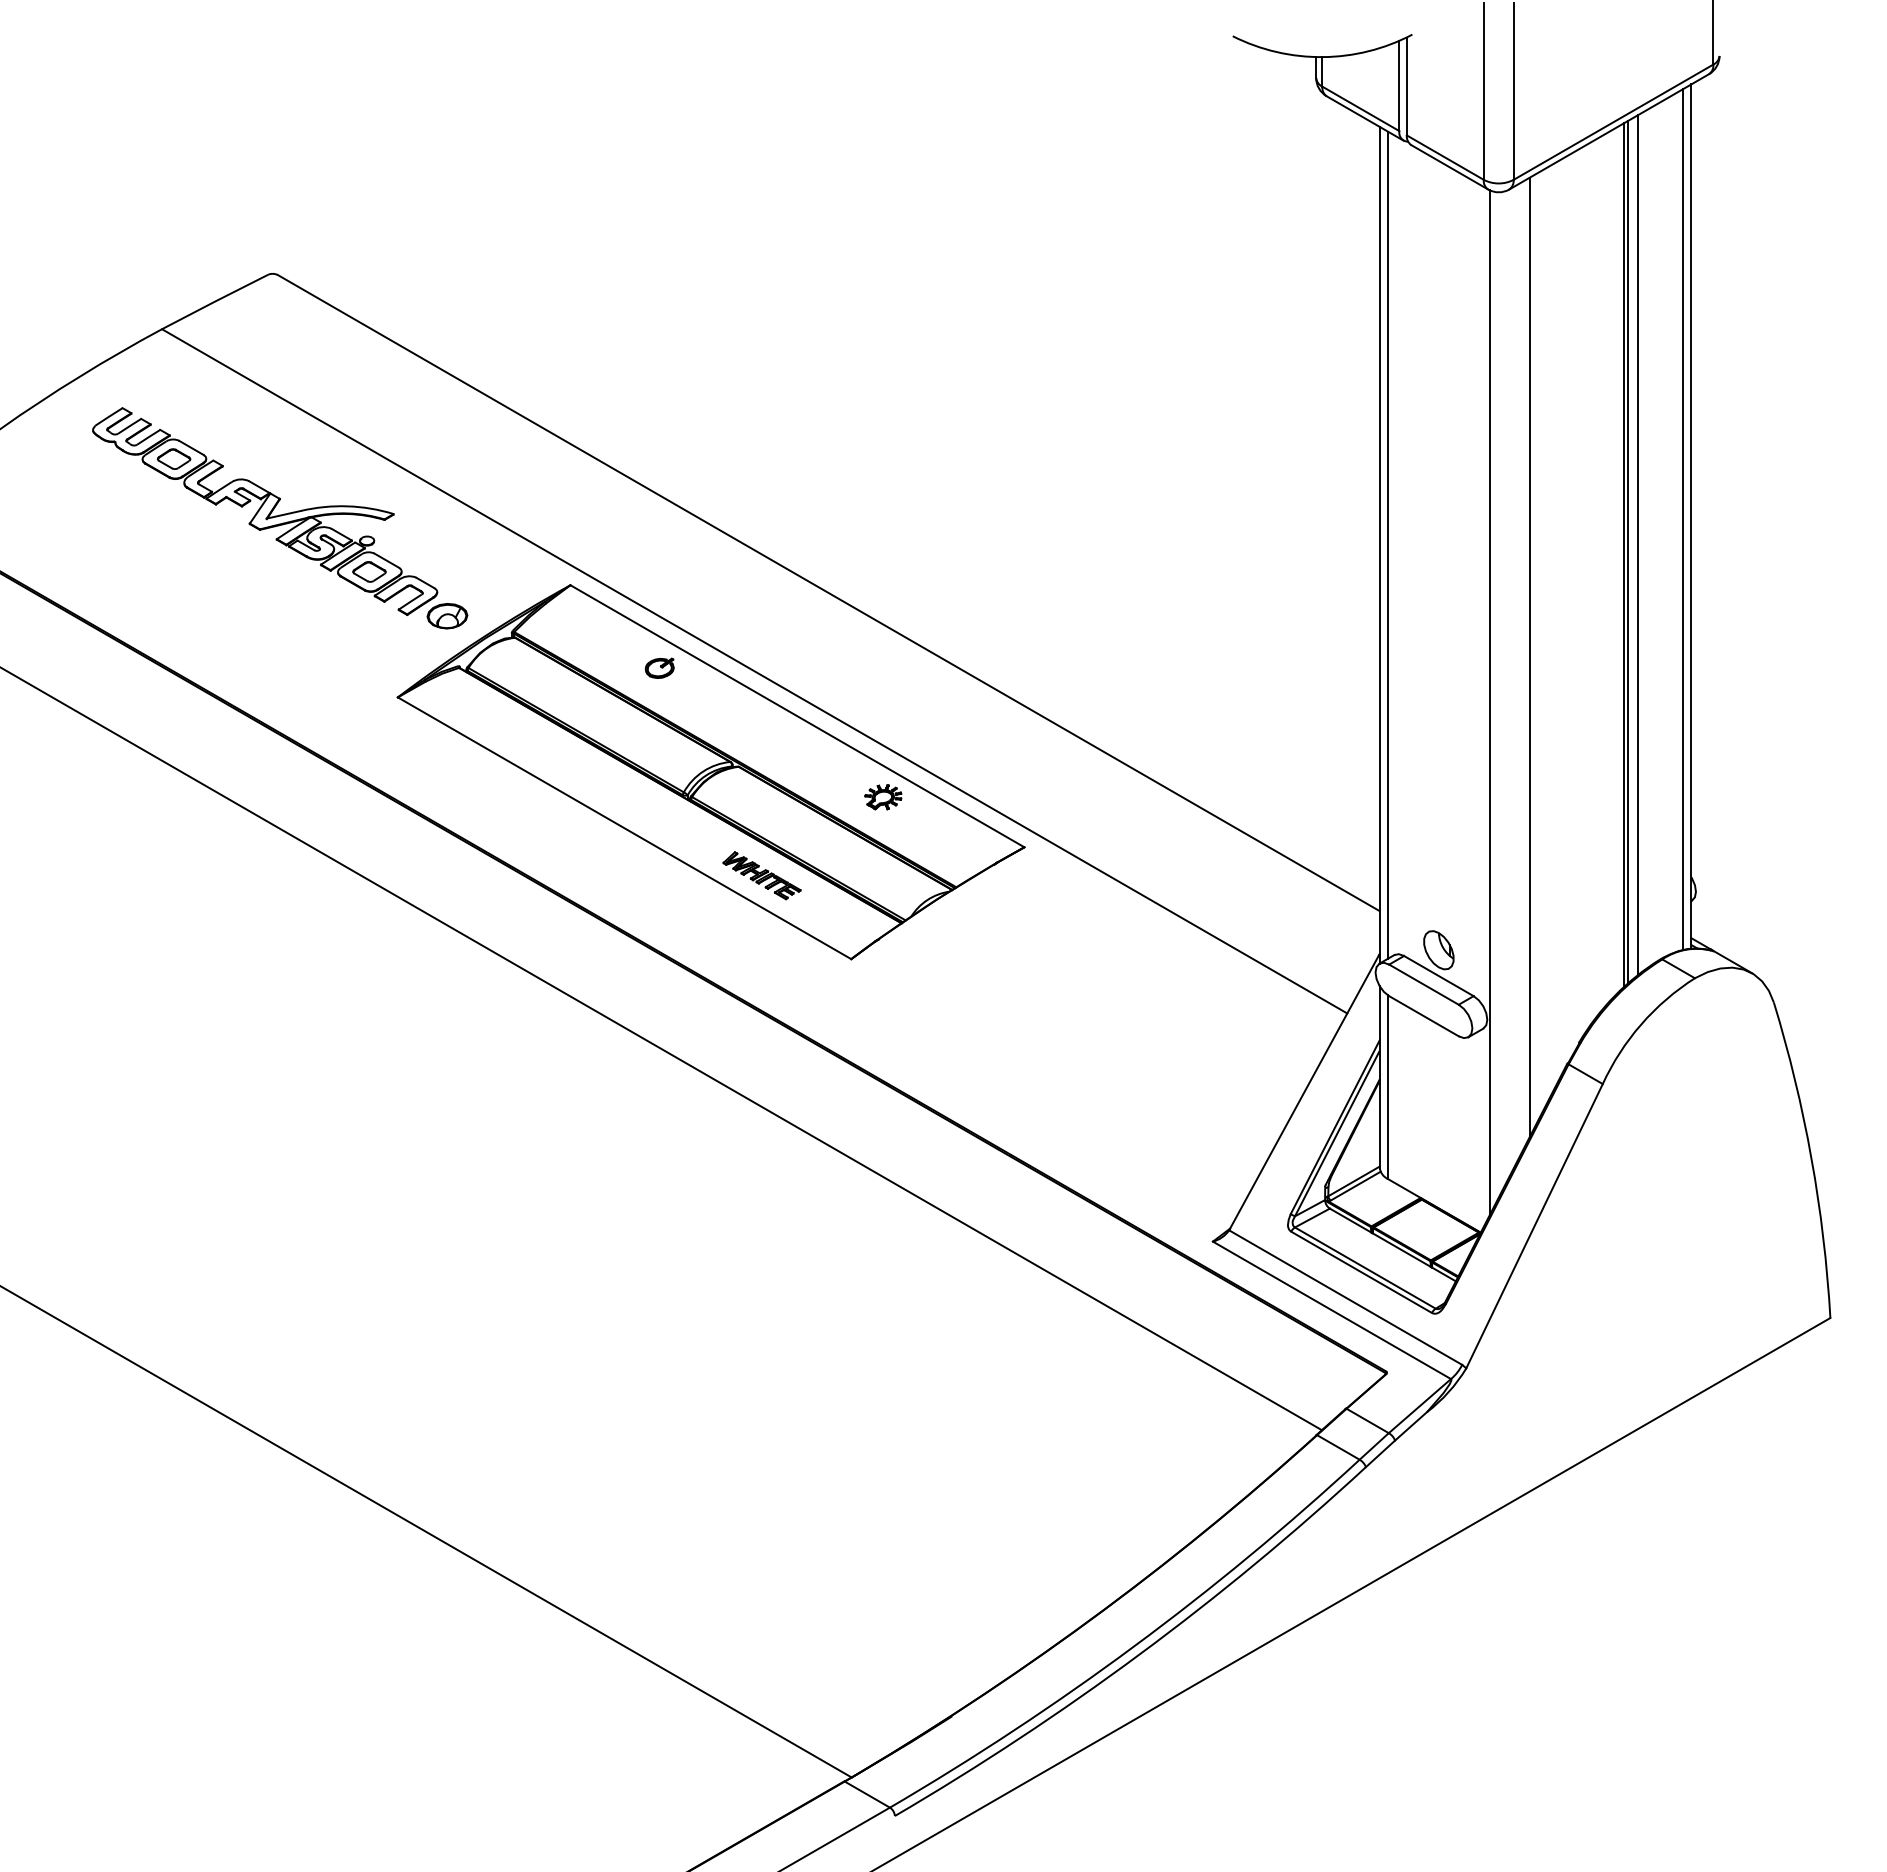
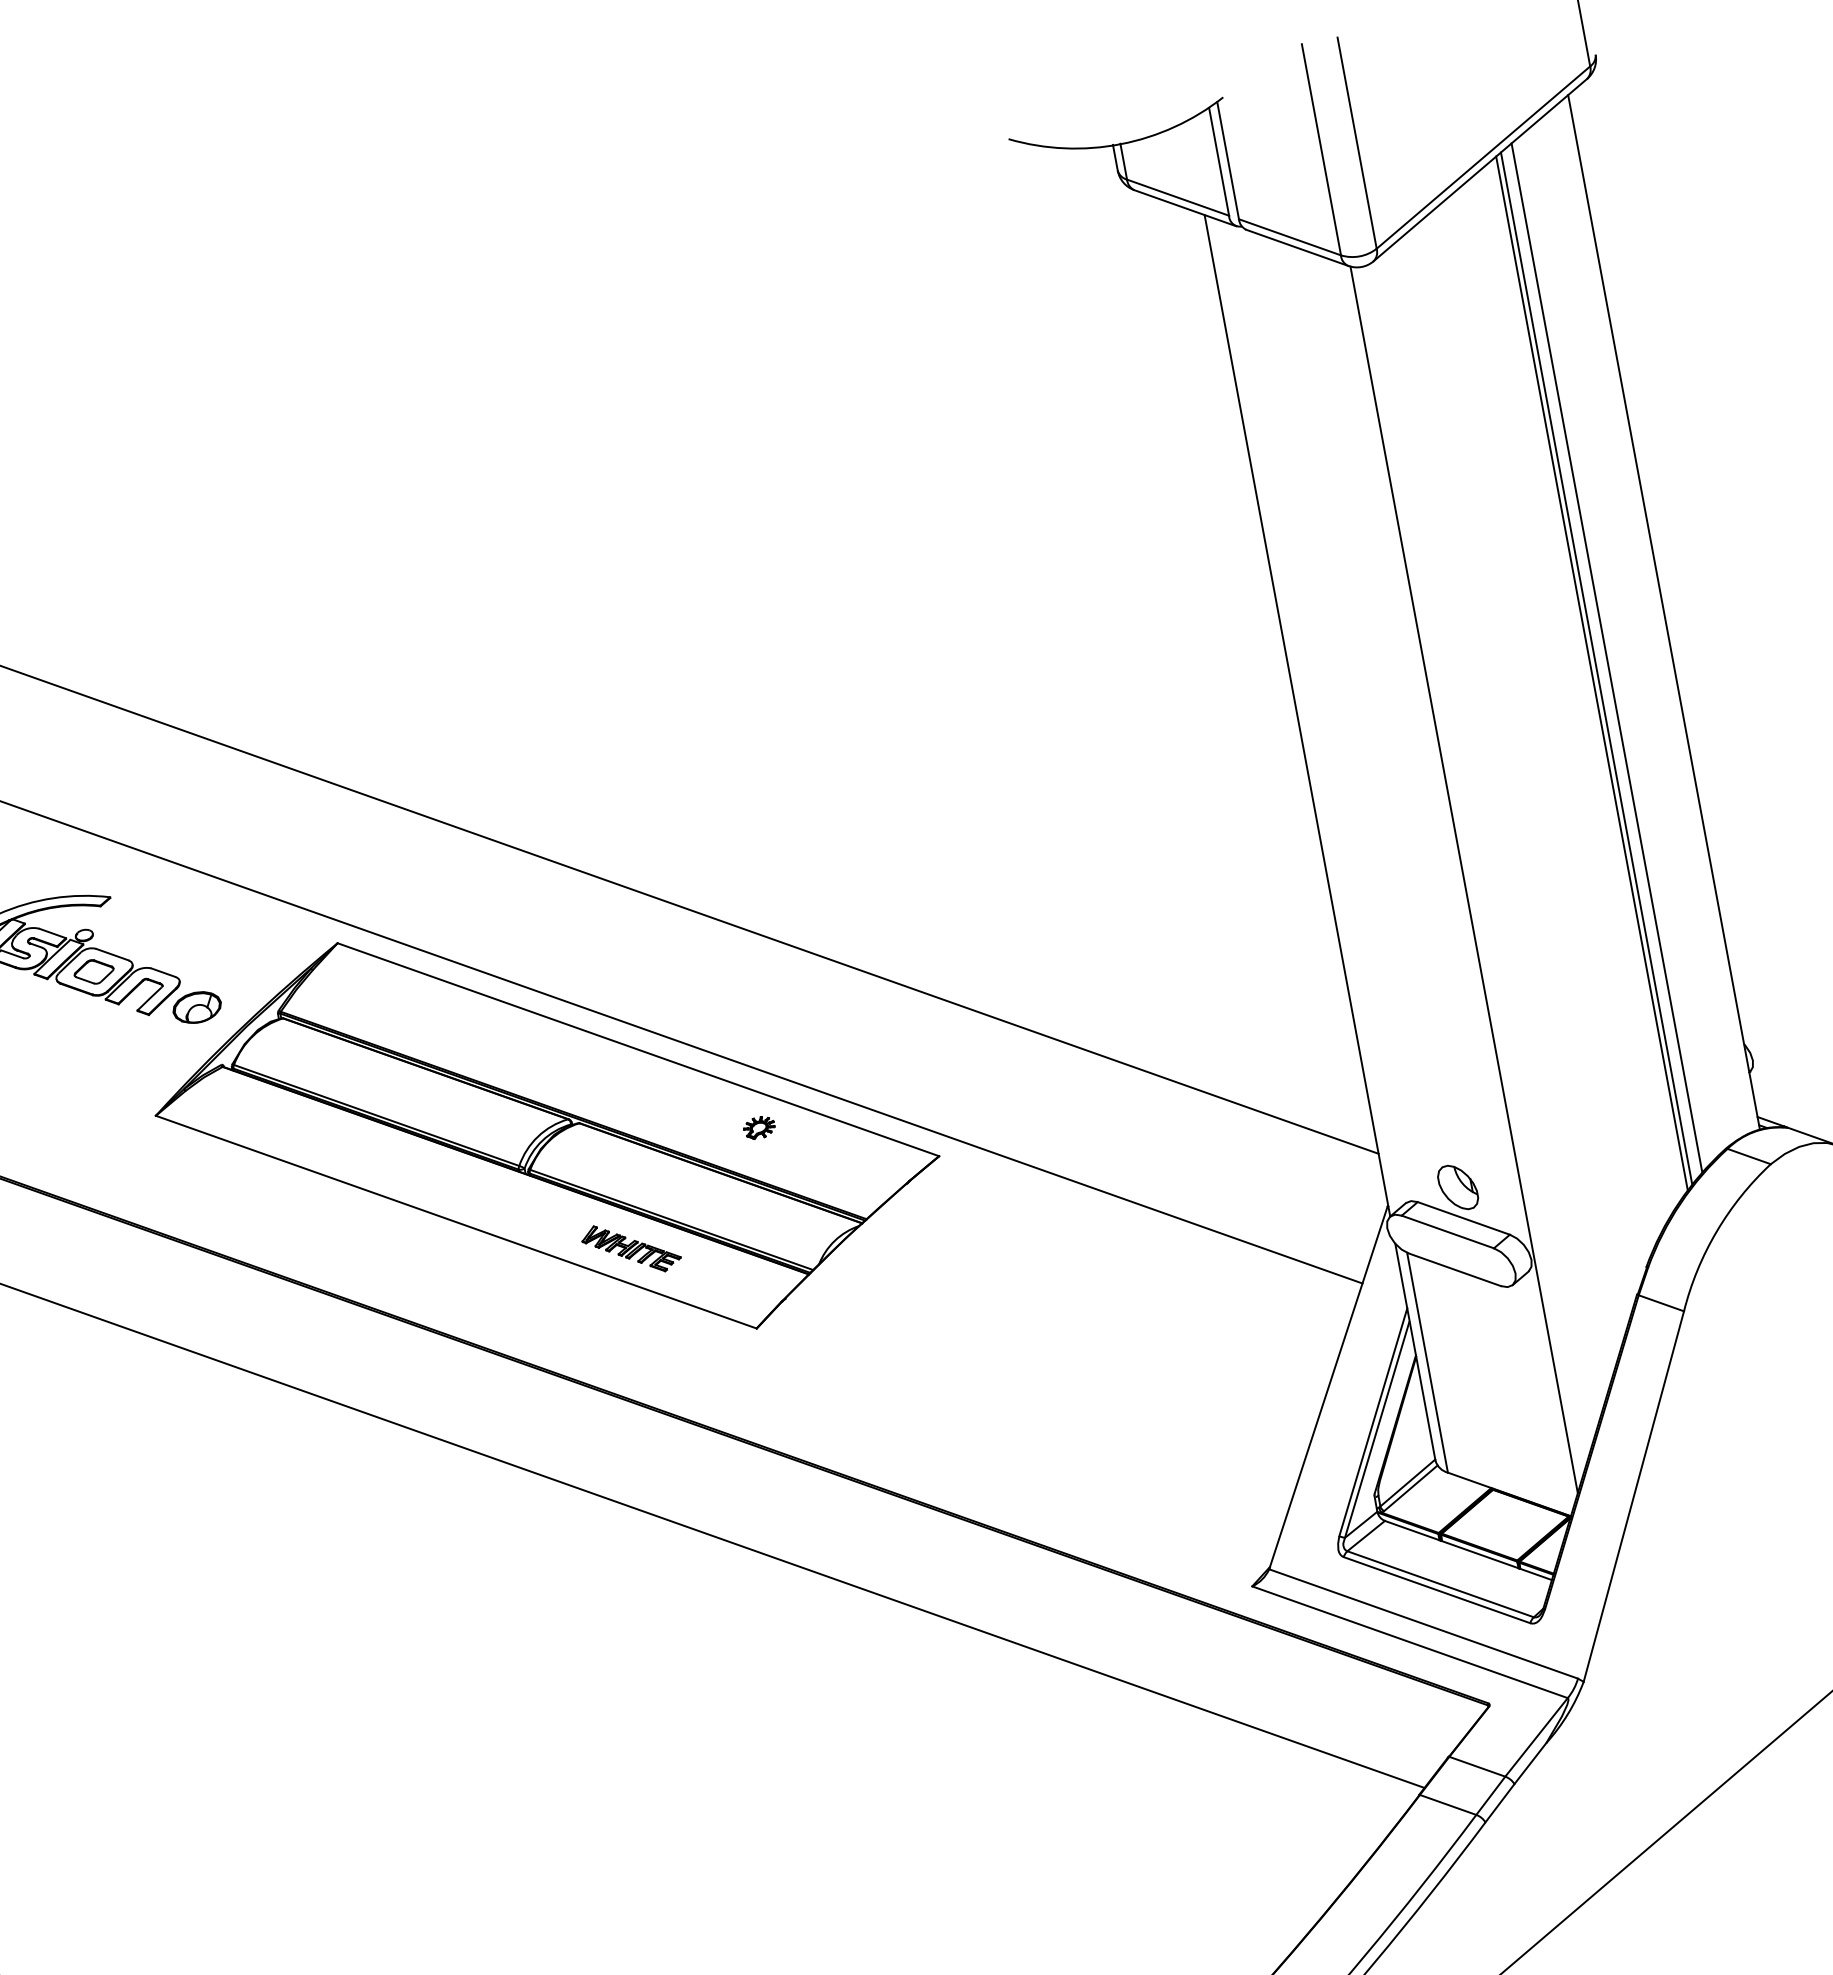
line: (1683, 519) -> (1655, 617), removed
line: (1387, 544) -> (1306, 713), removed
line: (1529, 657) -> (1501, 816), removed
part: (659, 667) -> (462, 1021), removed
part: (883, 797) -> (759, 1127), size x0.7

